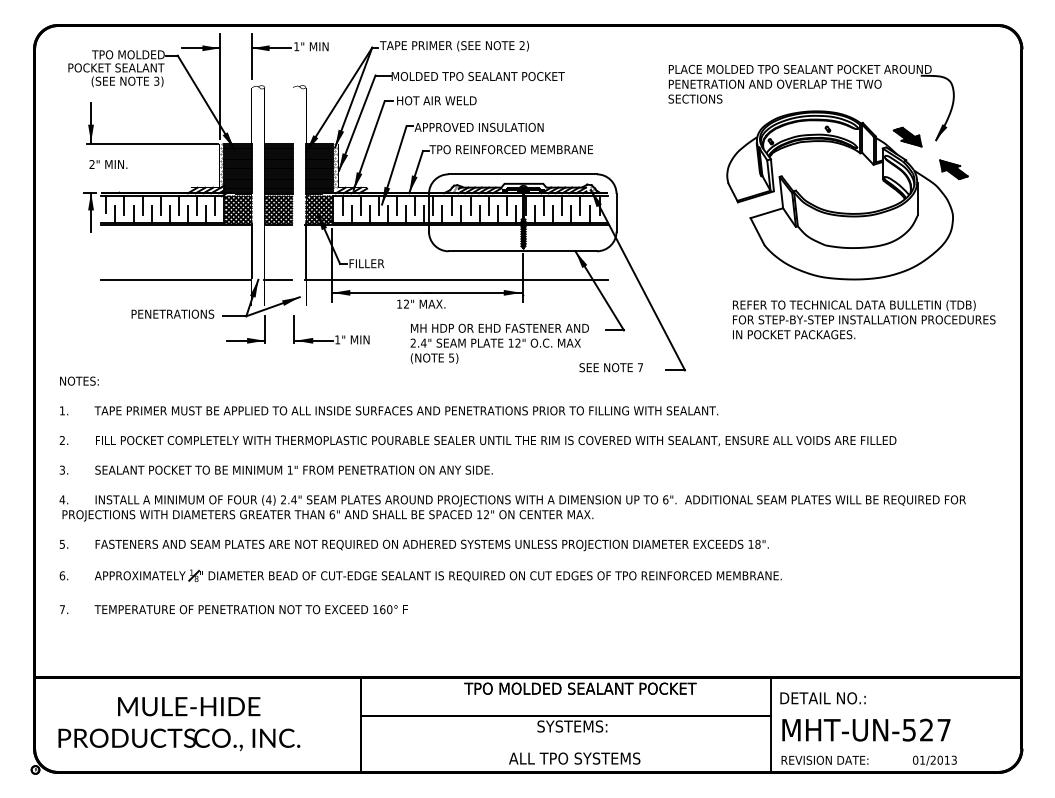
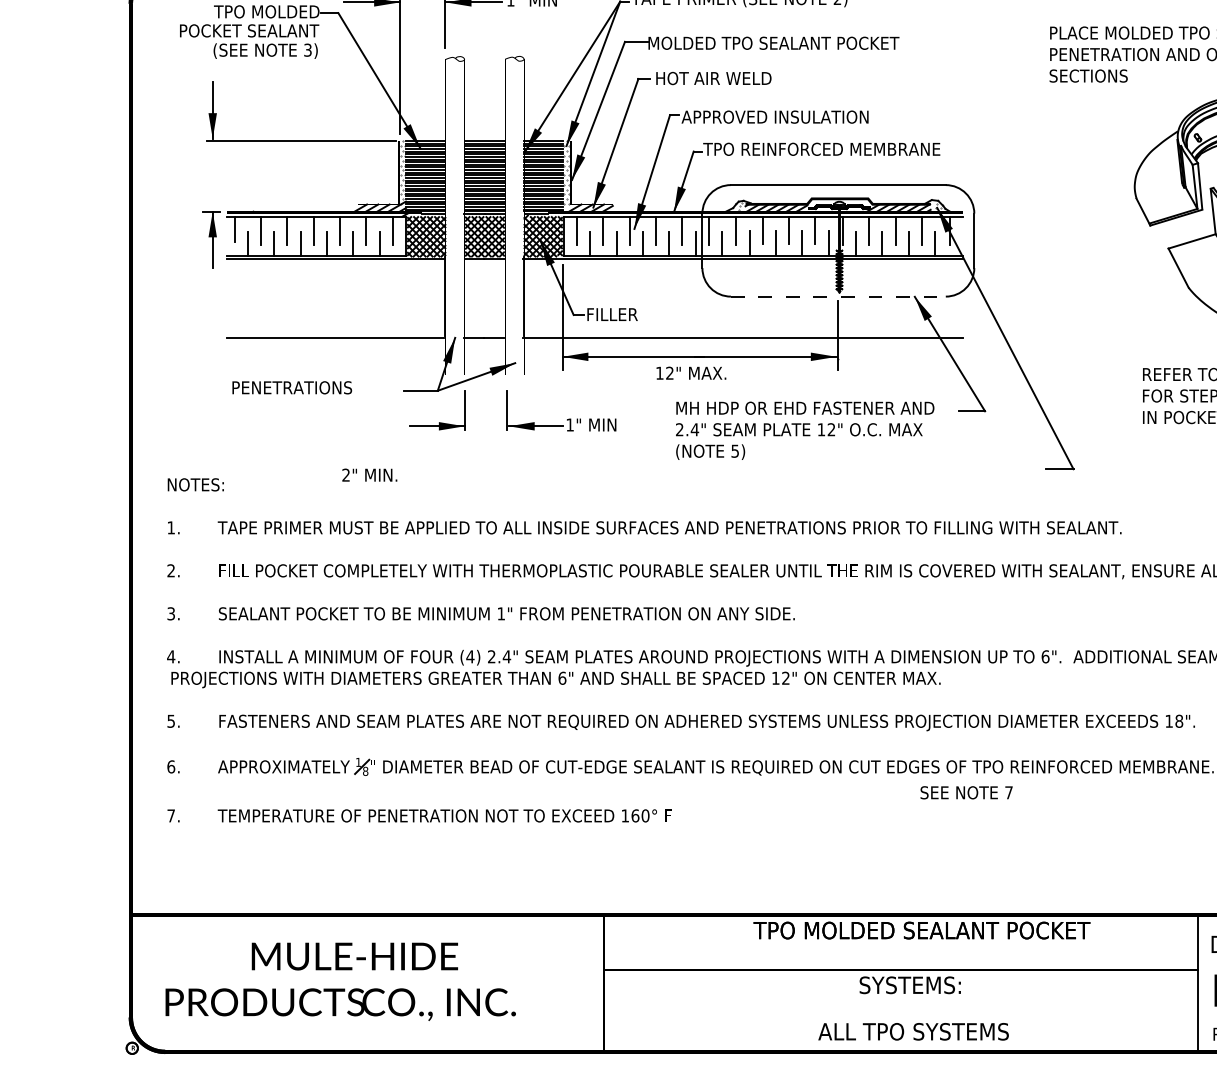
text: (108, 164) -> (369, 475), moved
line: (523, 251) -> (839, 296), solid -> dashed
text: (172, 313) -> (291, 386), moved
text: (610, 367) -> (965, 792), moved

